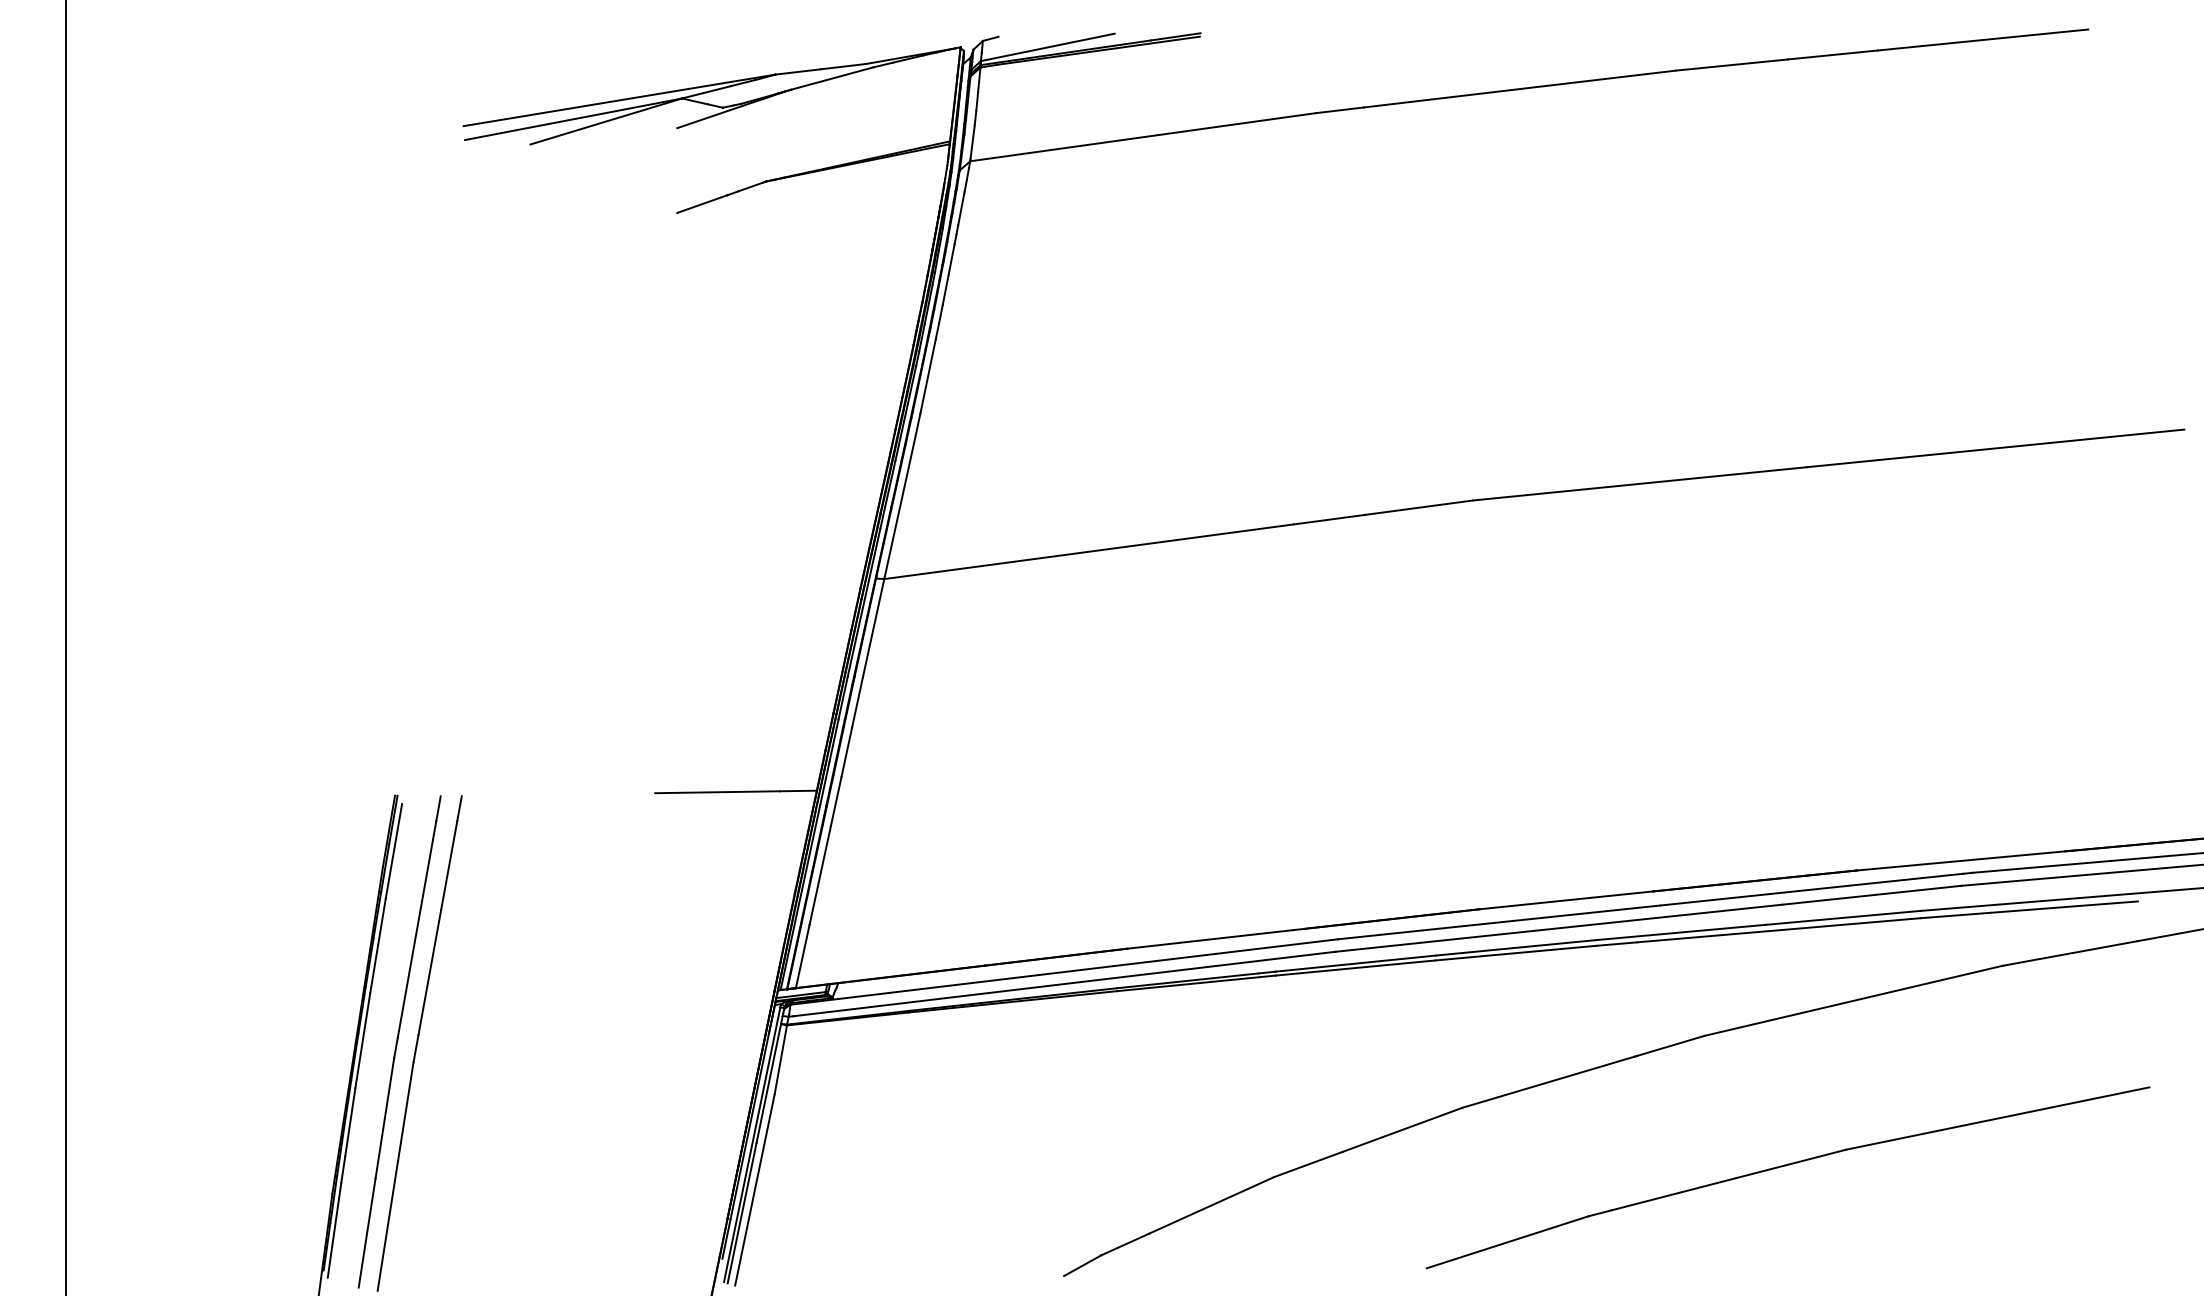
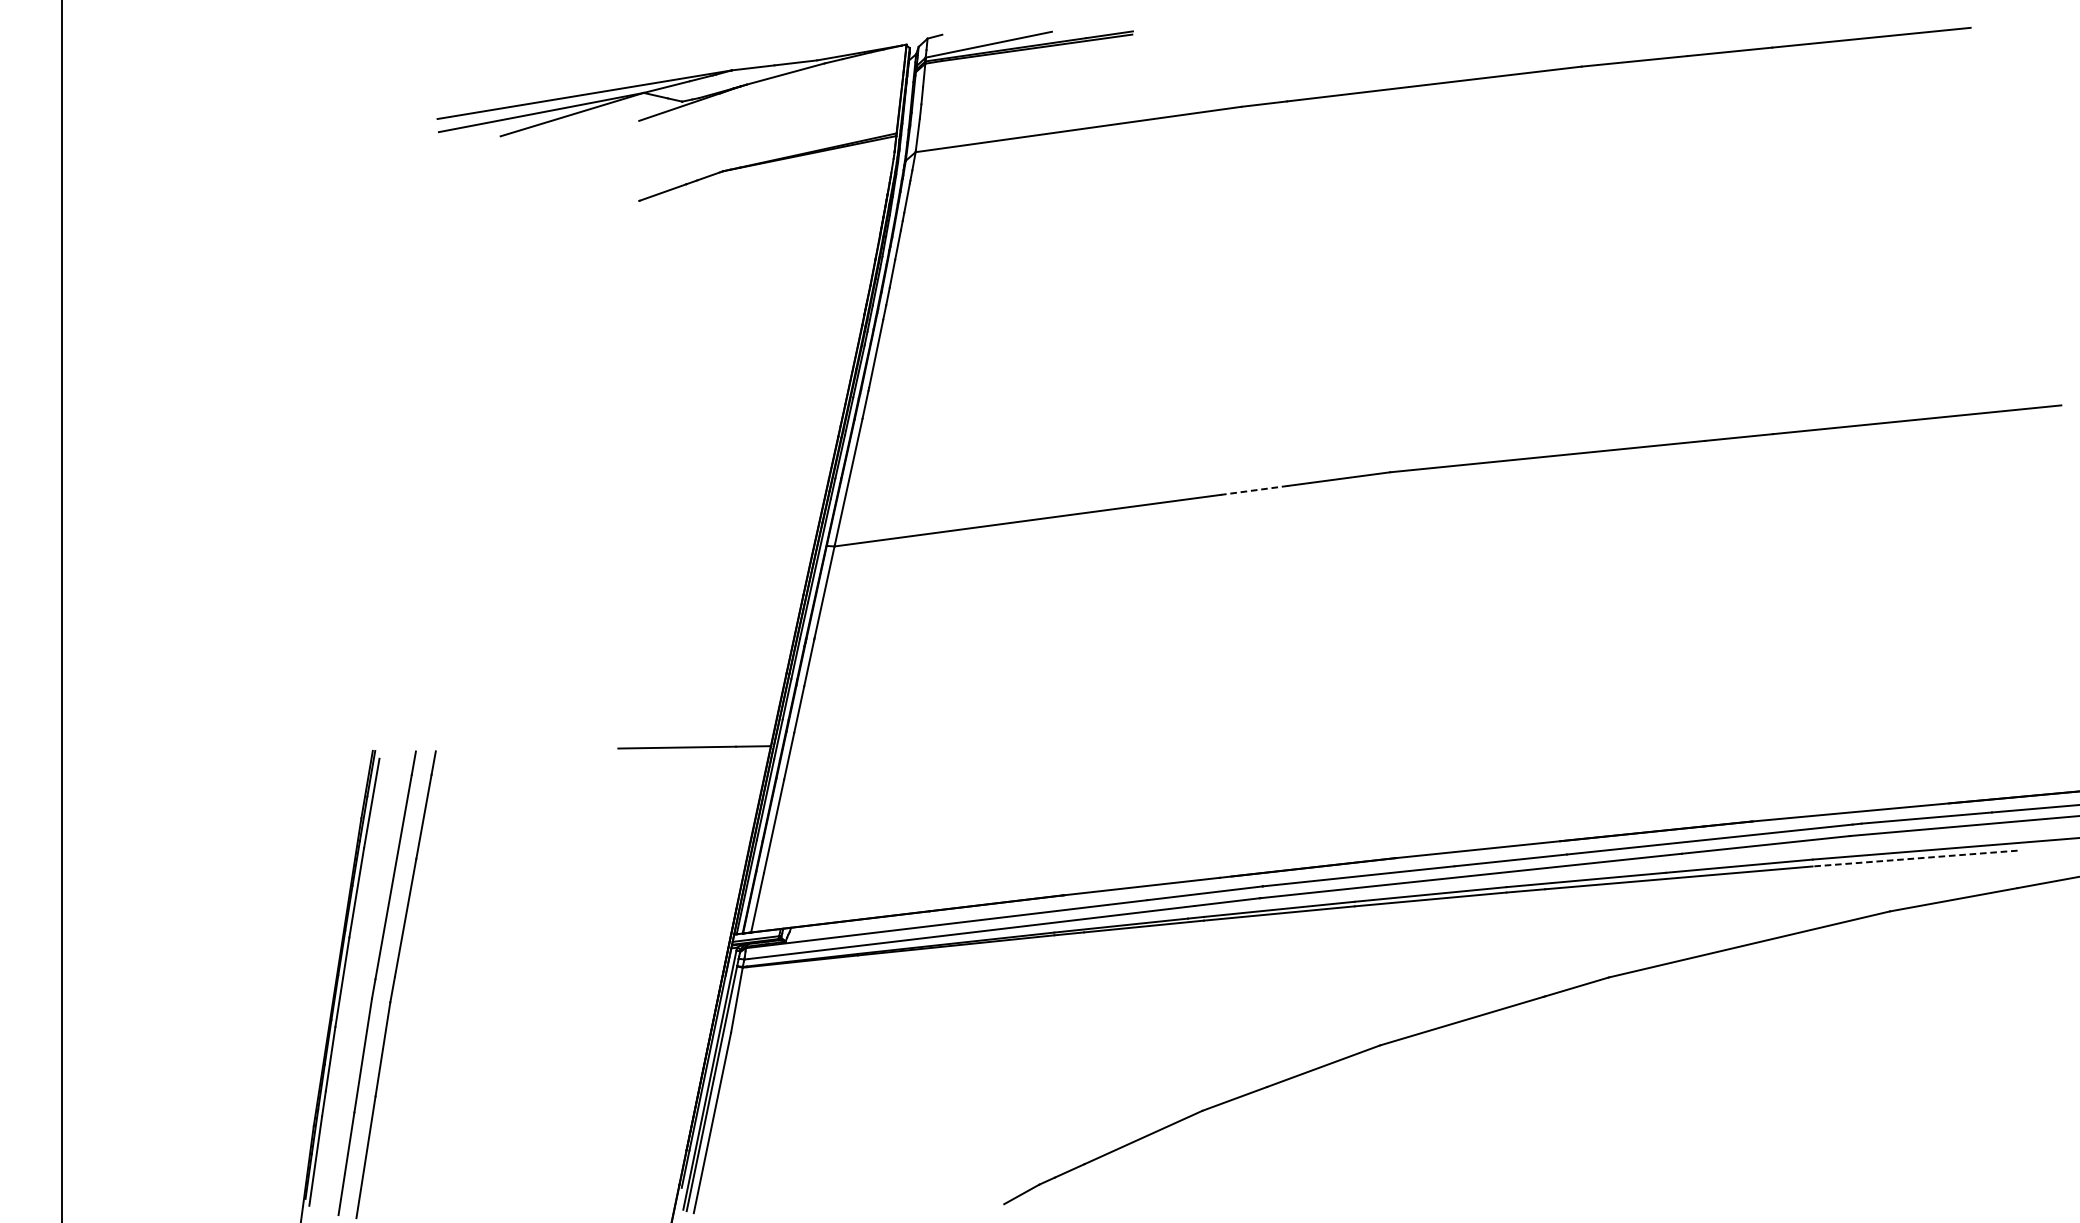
line: (1328, 519) -> (1253, 490), solid -> dashed
line: (2029, 909) -> (1915, 858), solid -> dashed
part: (1786, 1166) -> (1685, 1100), removed

